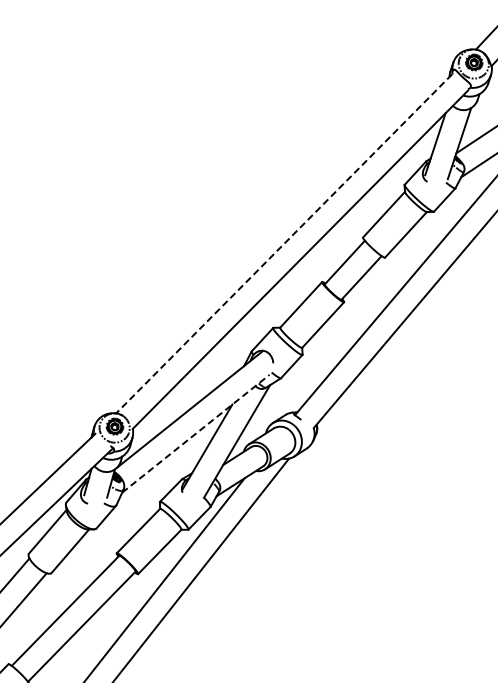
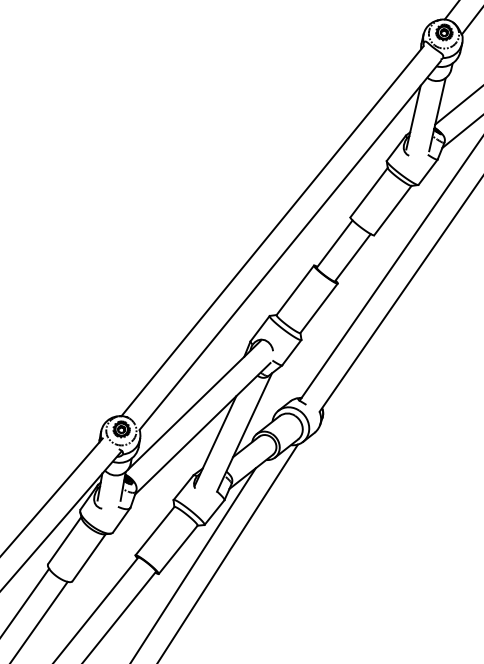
line: (284, 243) -> (272, 230), dashed -> solid
line: (196, 433) -> (203, 428), dashed -> solid

